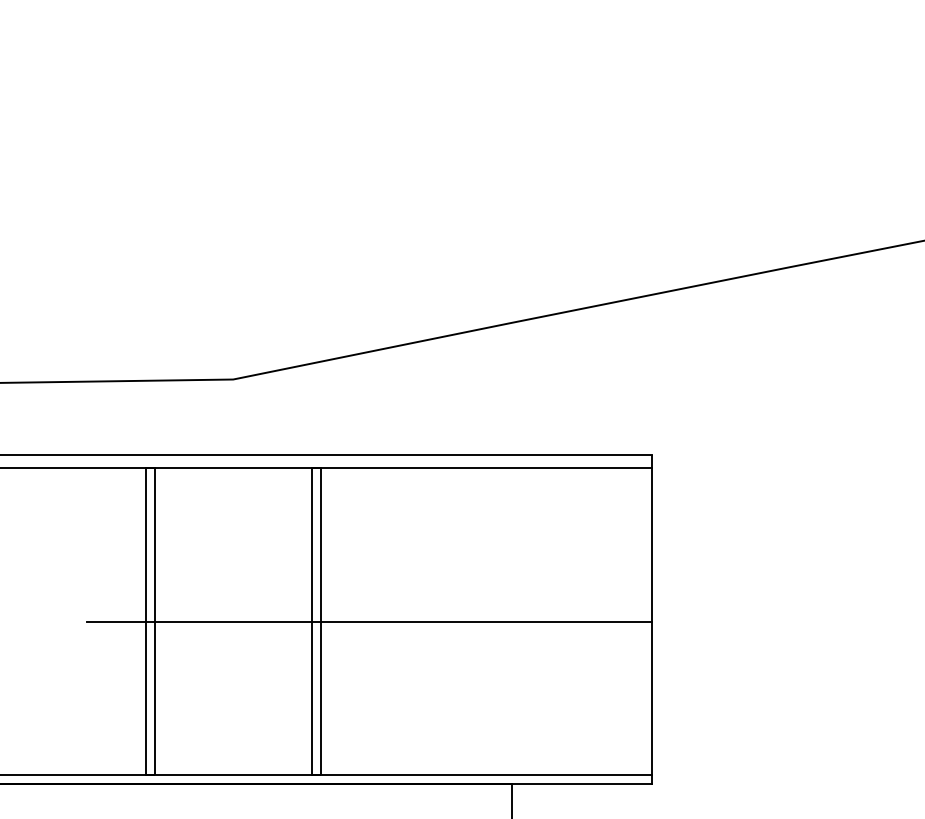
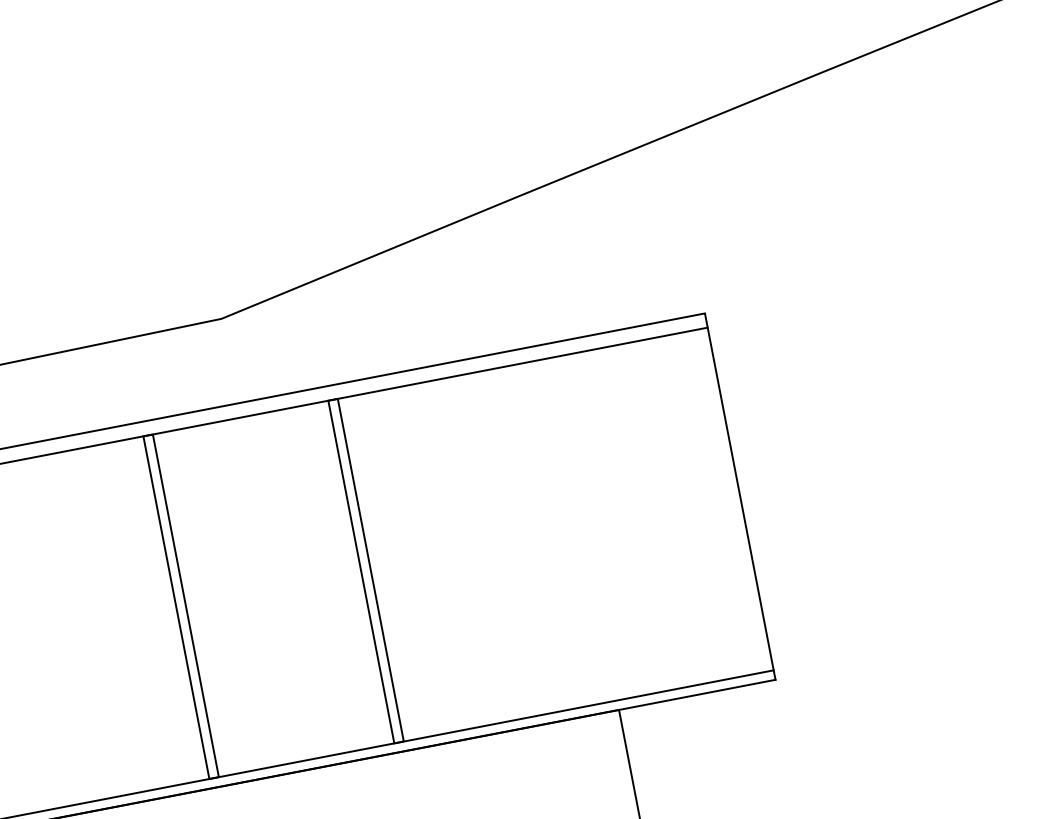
line: (369, 622) -> (425, 560), removed

